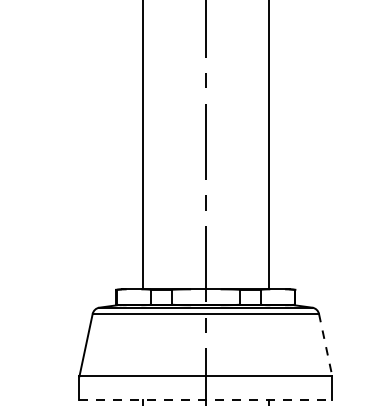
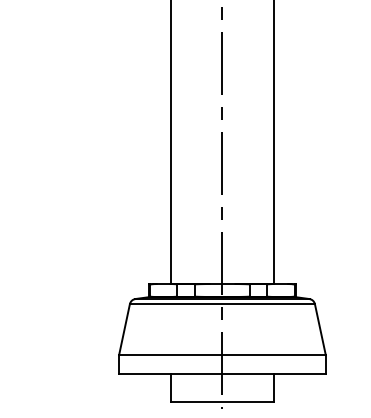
line: (325, 346) -> (320, 330), dashed -> solid
line: (205, 400) -> (222, 374), dashed -> solid

